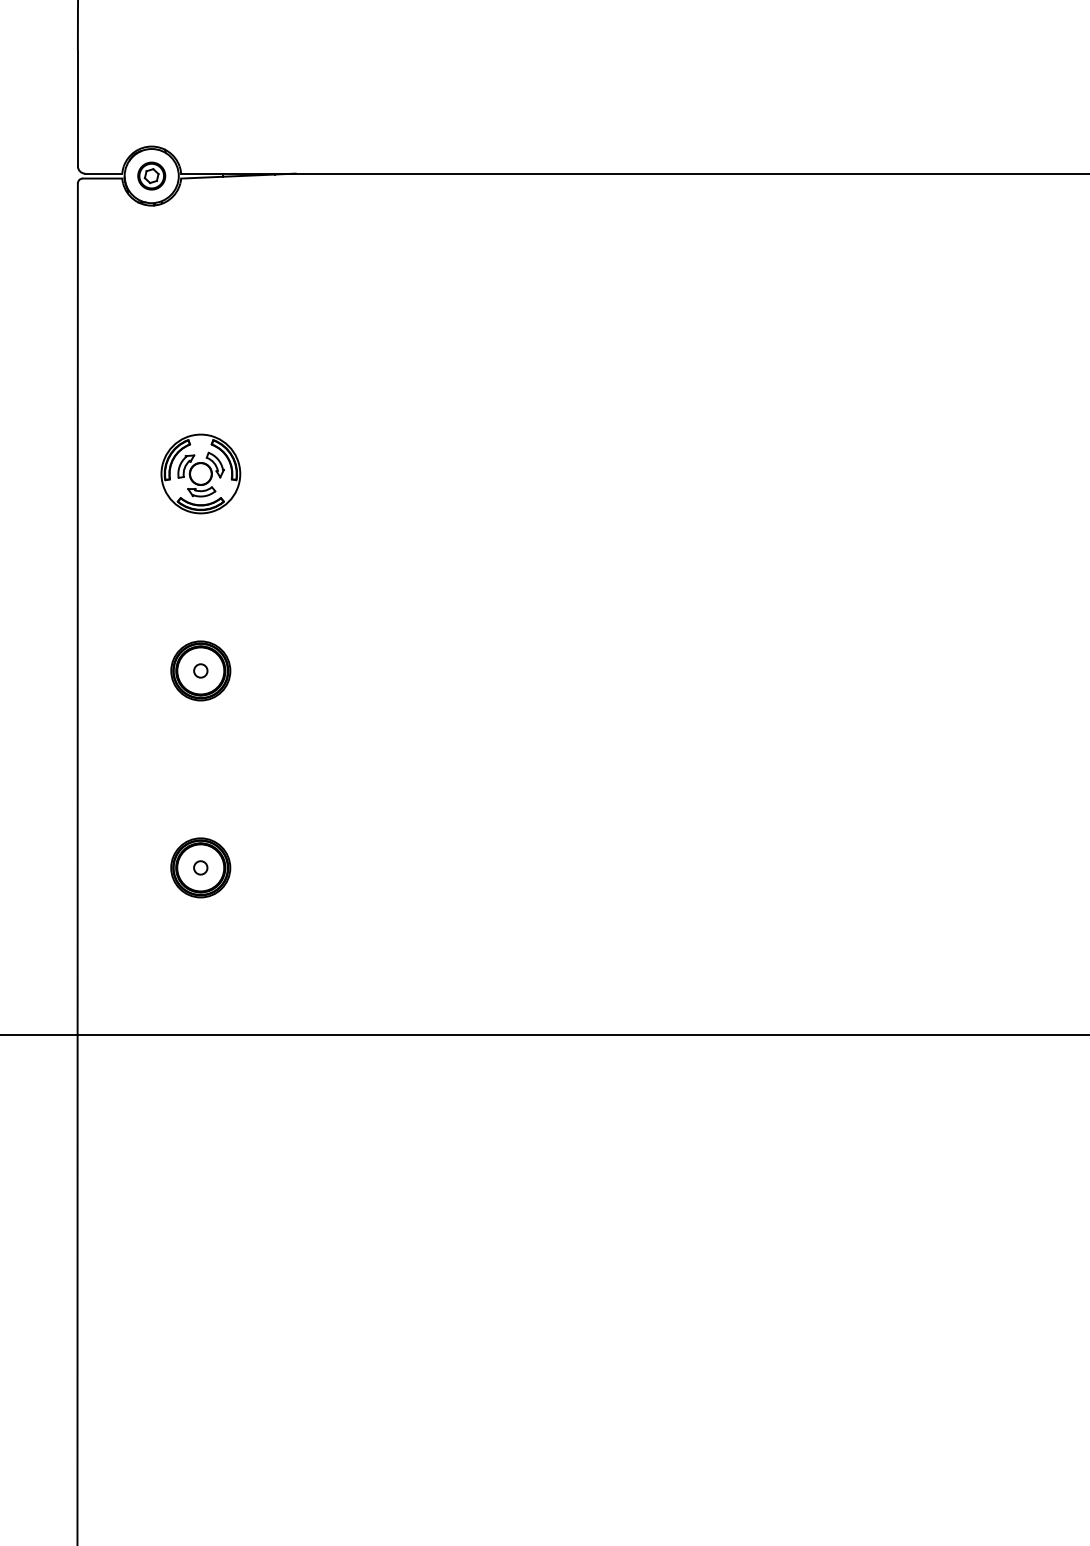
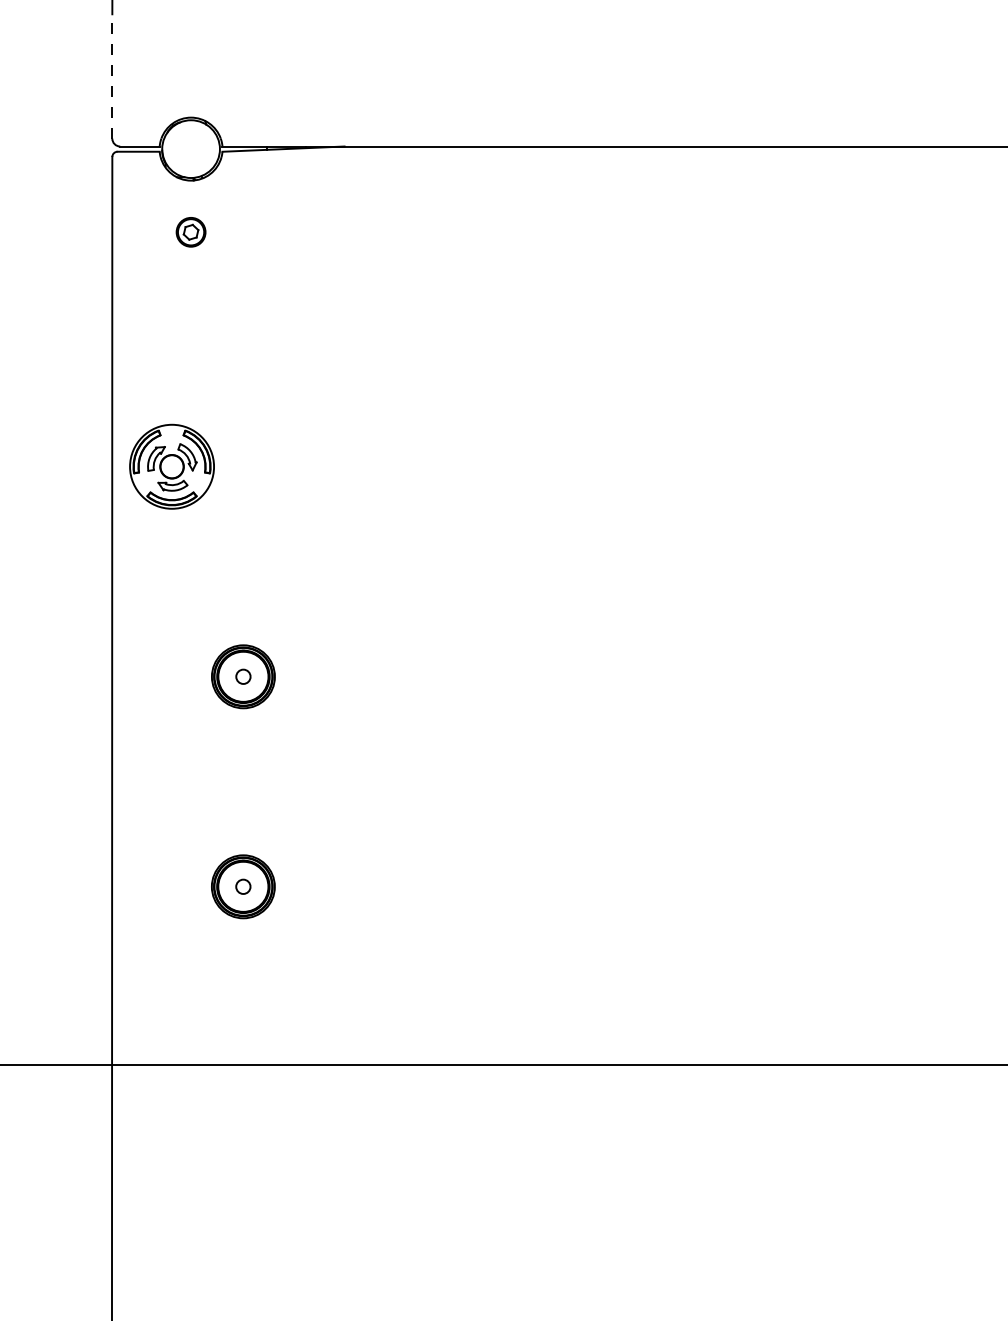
line: (77, 108) -> (111, 77), solid -> dashed
part: (151, 175) -> (190, 231), moved
part: (200, 473) -> (171, 466), moved

